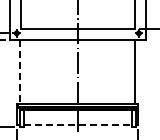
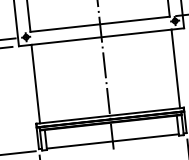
line: (20, 72) -> (35, 84), dashed -> solid
line: (78, 125) -> (113, 141), dashed -> solid

